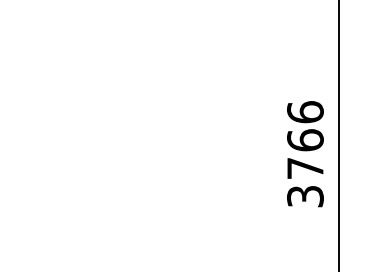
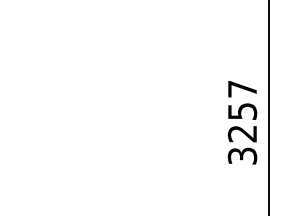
text: (305, 140) -> (242, 111), 3766 -> 3257

